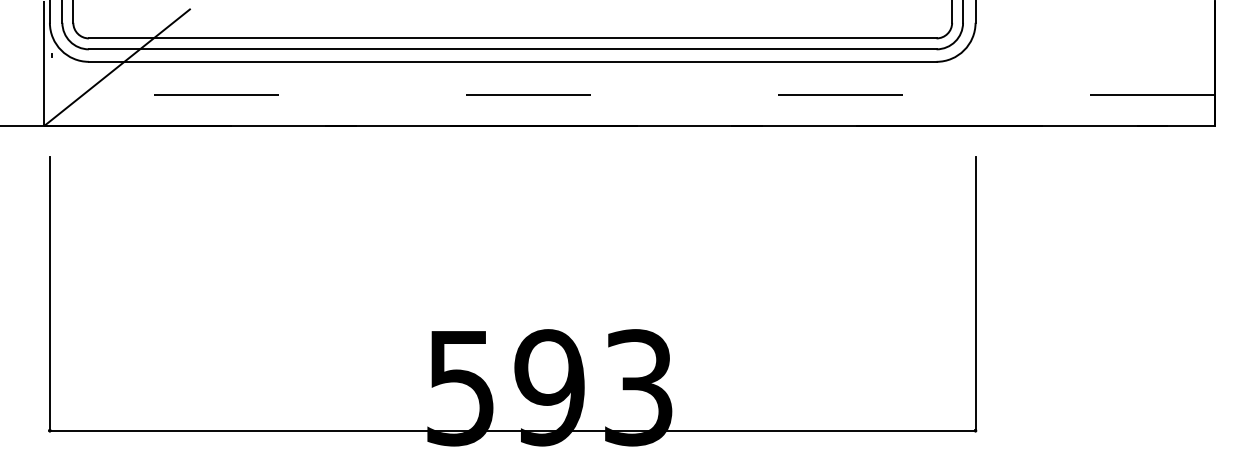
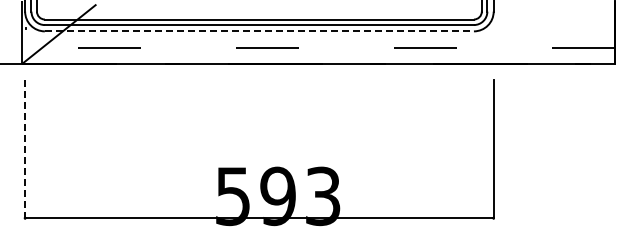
line: (512, 62) -> (259, 31), solid -> dashed
line: (50, 295) -> (25, 149), solid -> dashed

